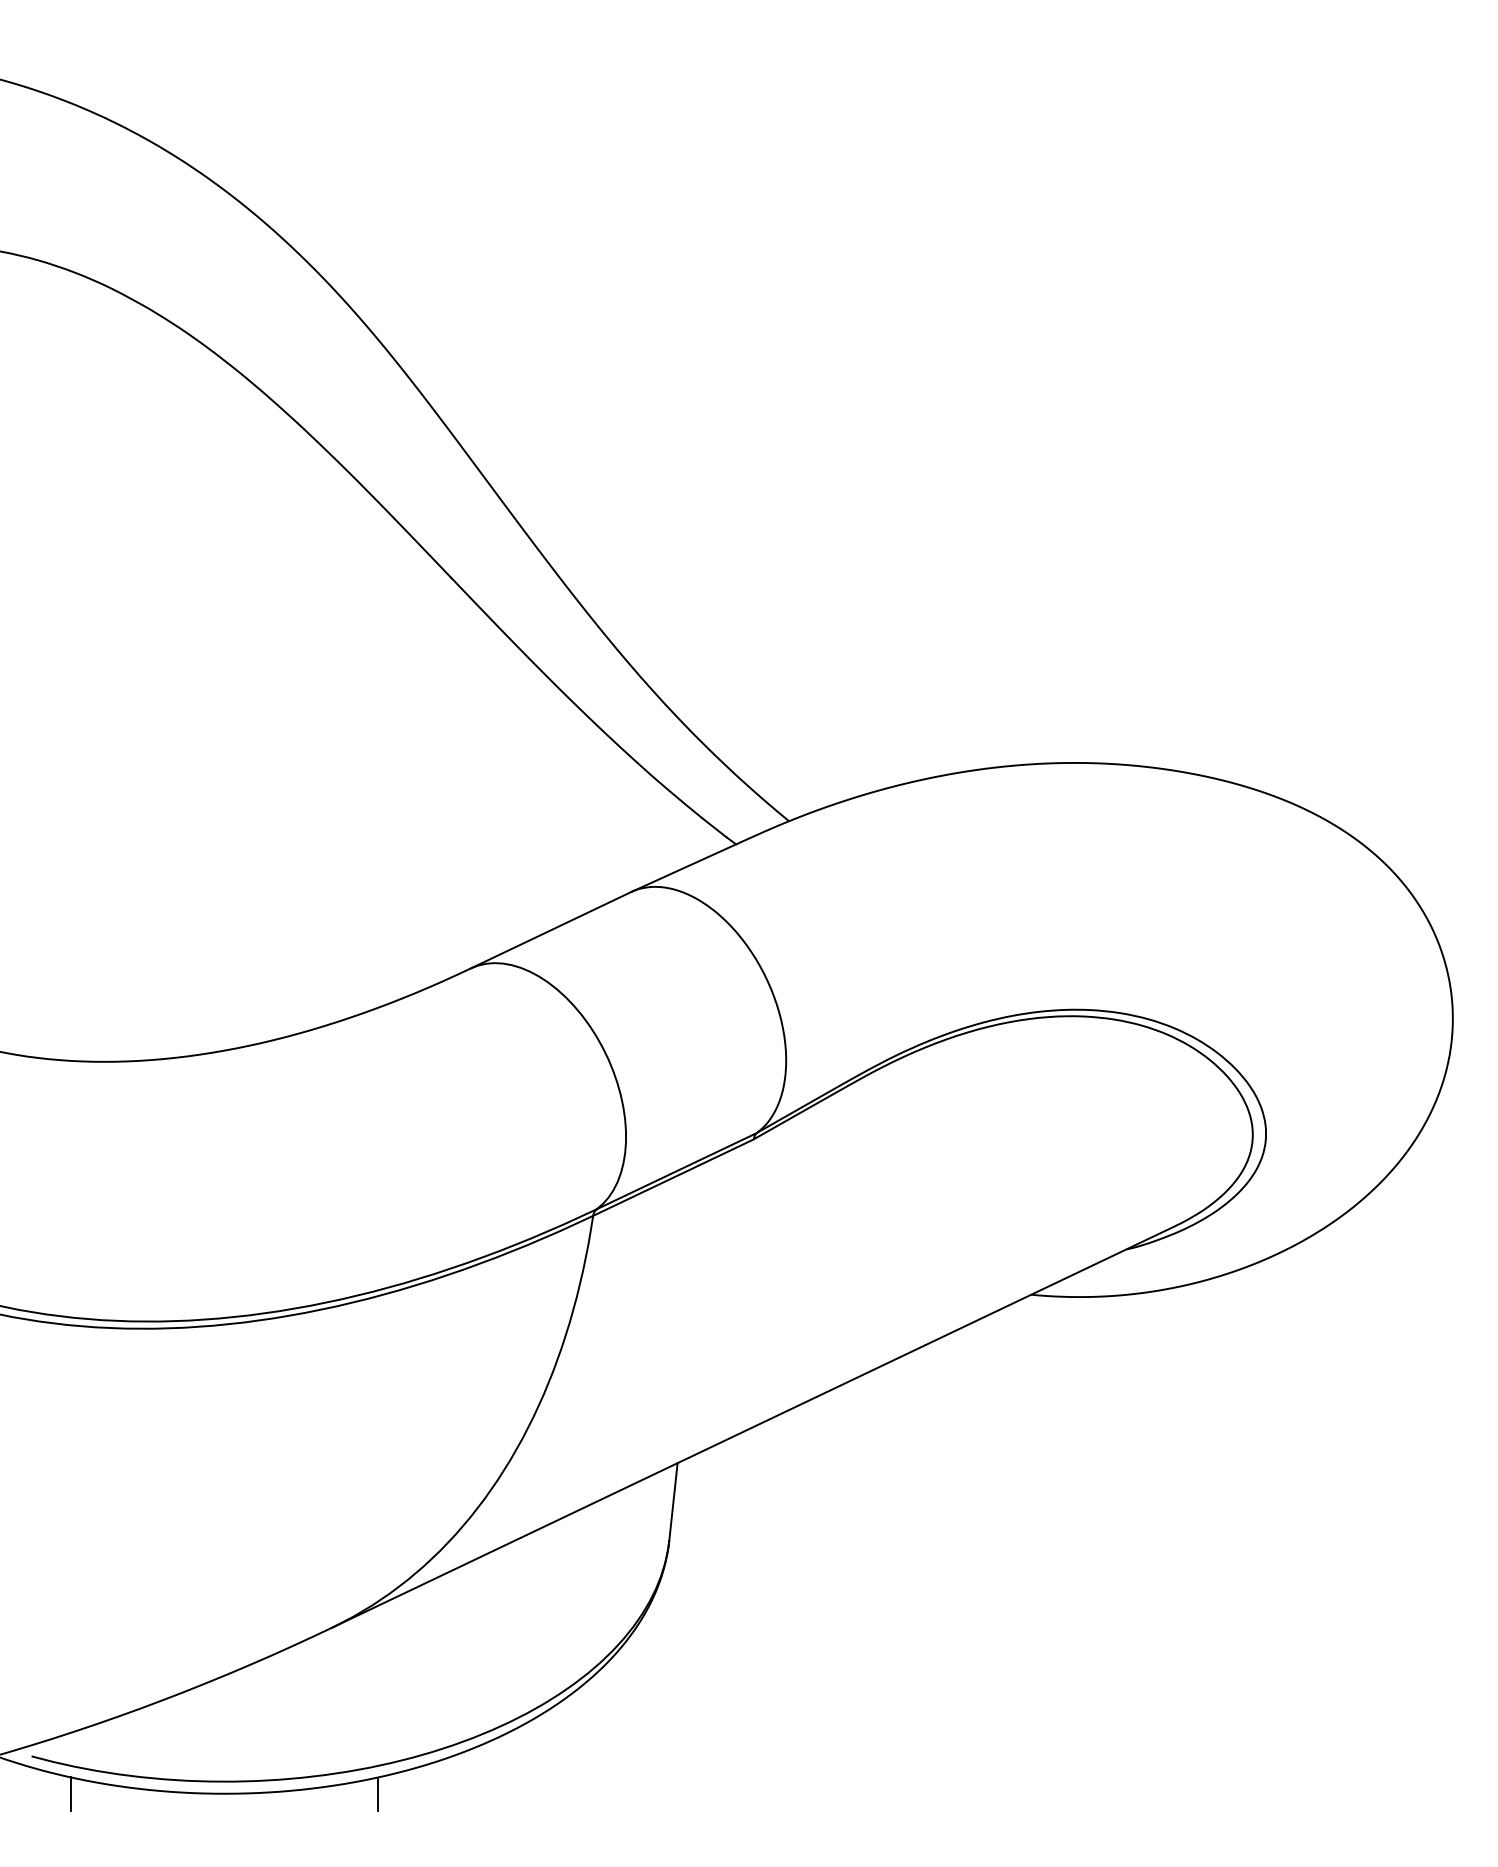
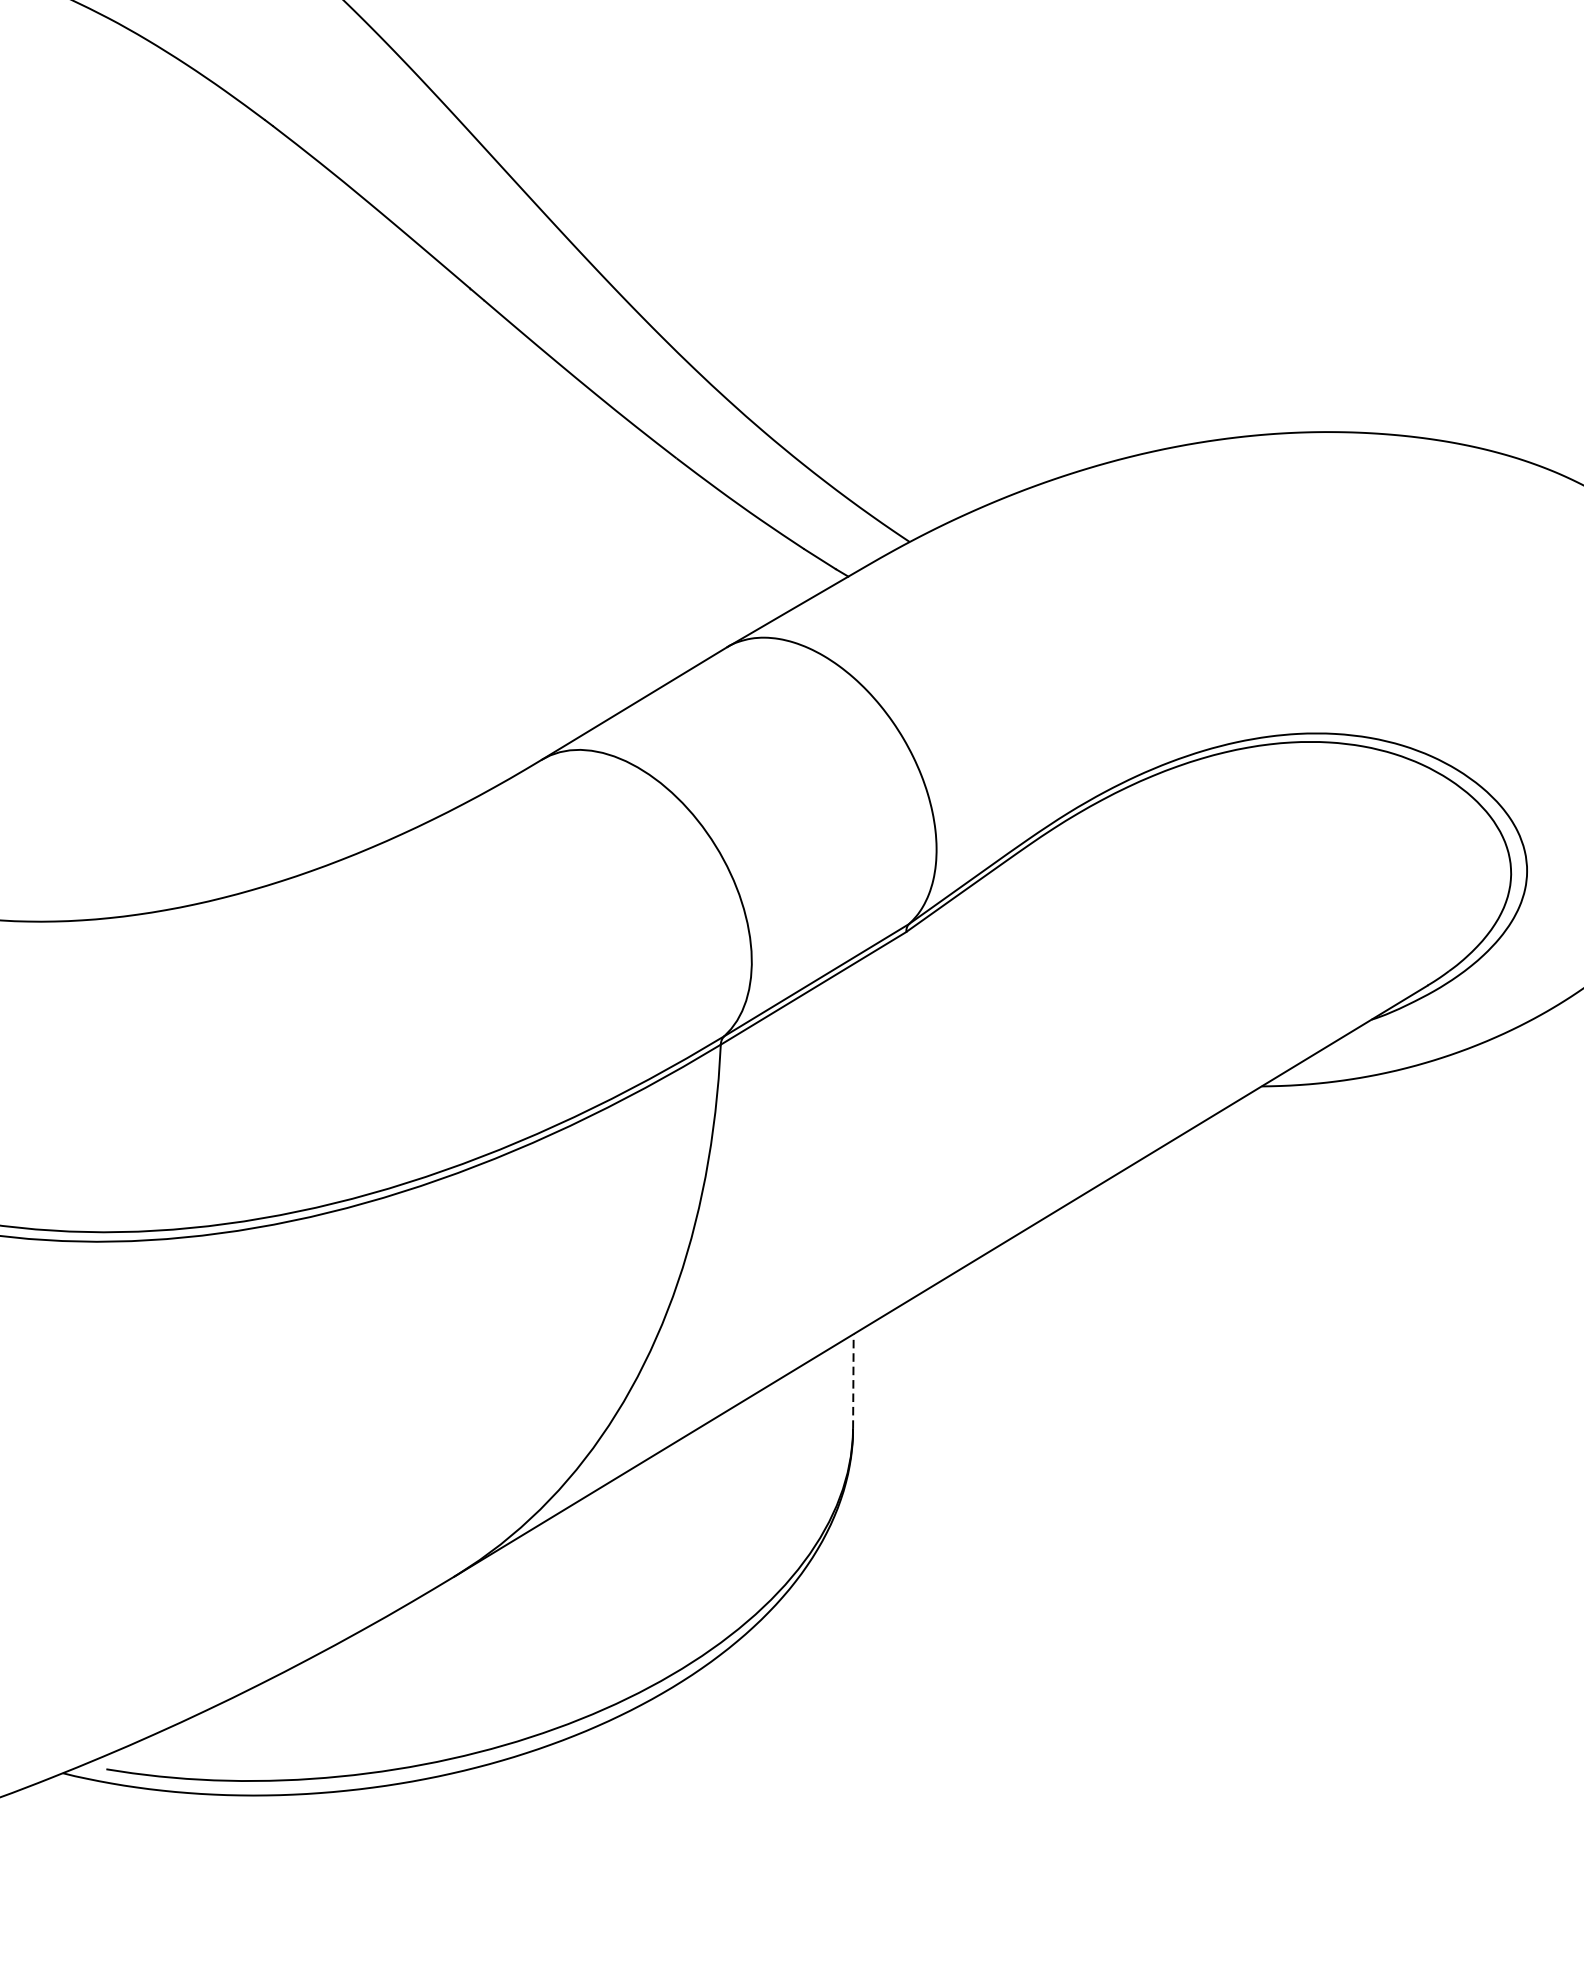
line: (673, 1501) -> (853, 1381), solid -> dashed
line: (71, 1793) -> (159, 1809), removed
line: (377, 1793) -> (530, 1771), removed

